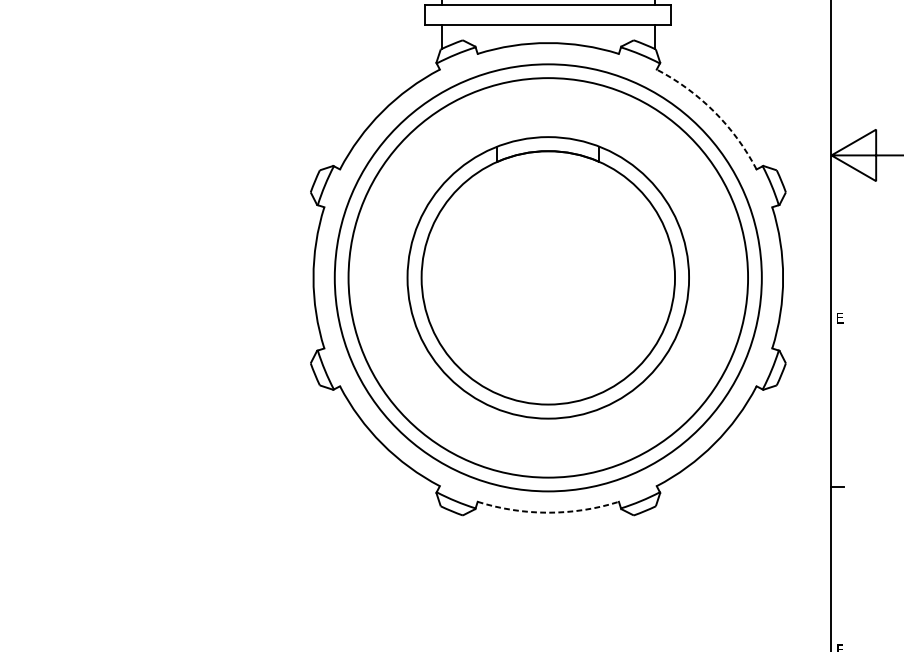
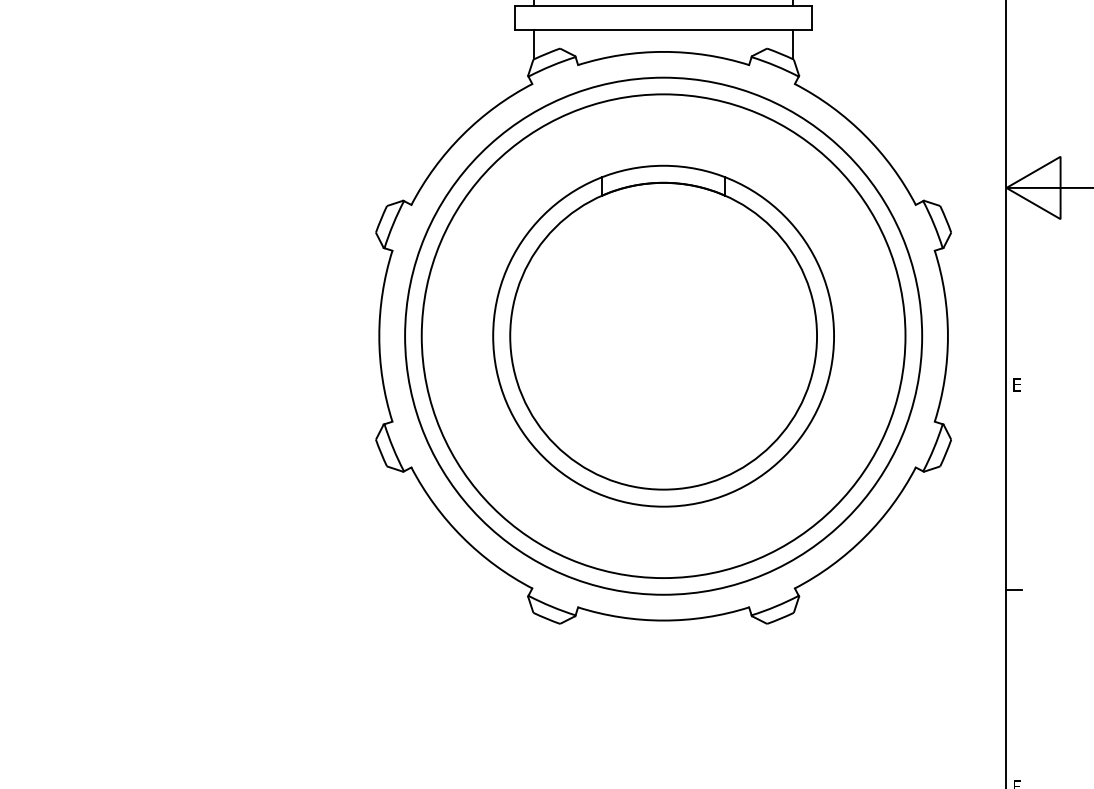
arc: (714, 112) -> (864, 135), dashed -> solid
arc: (548, 512) -> (663, 620), dashed -> solid

